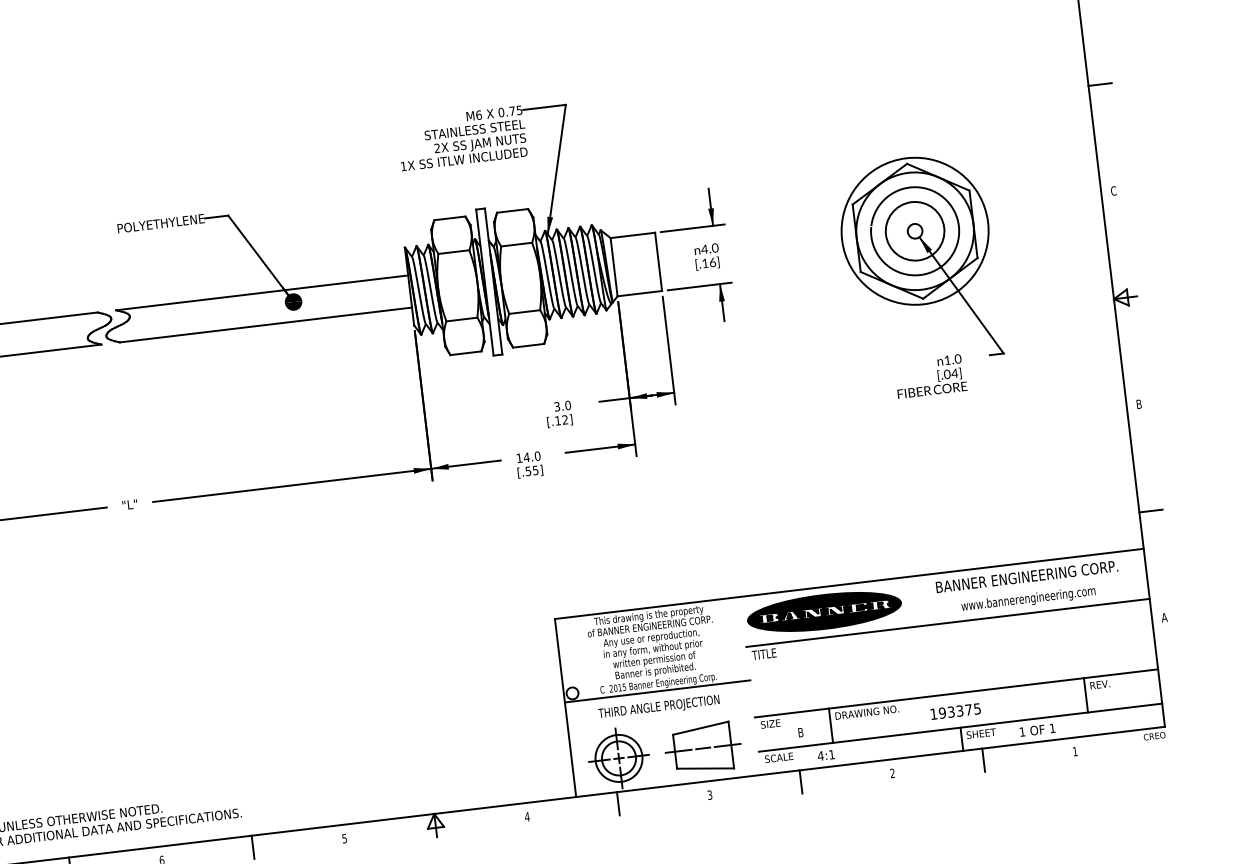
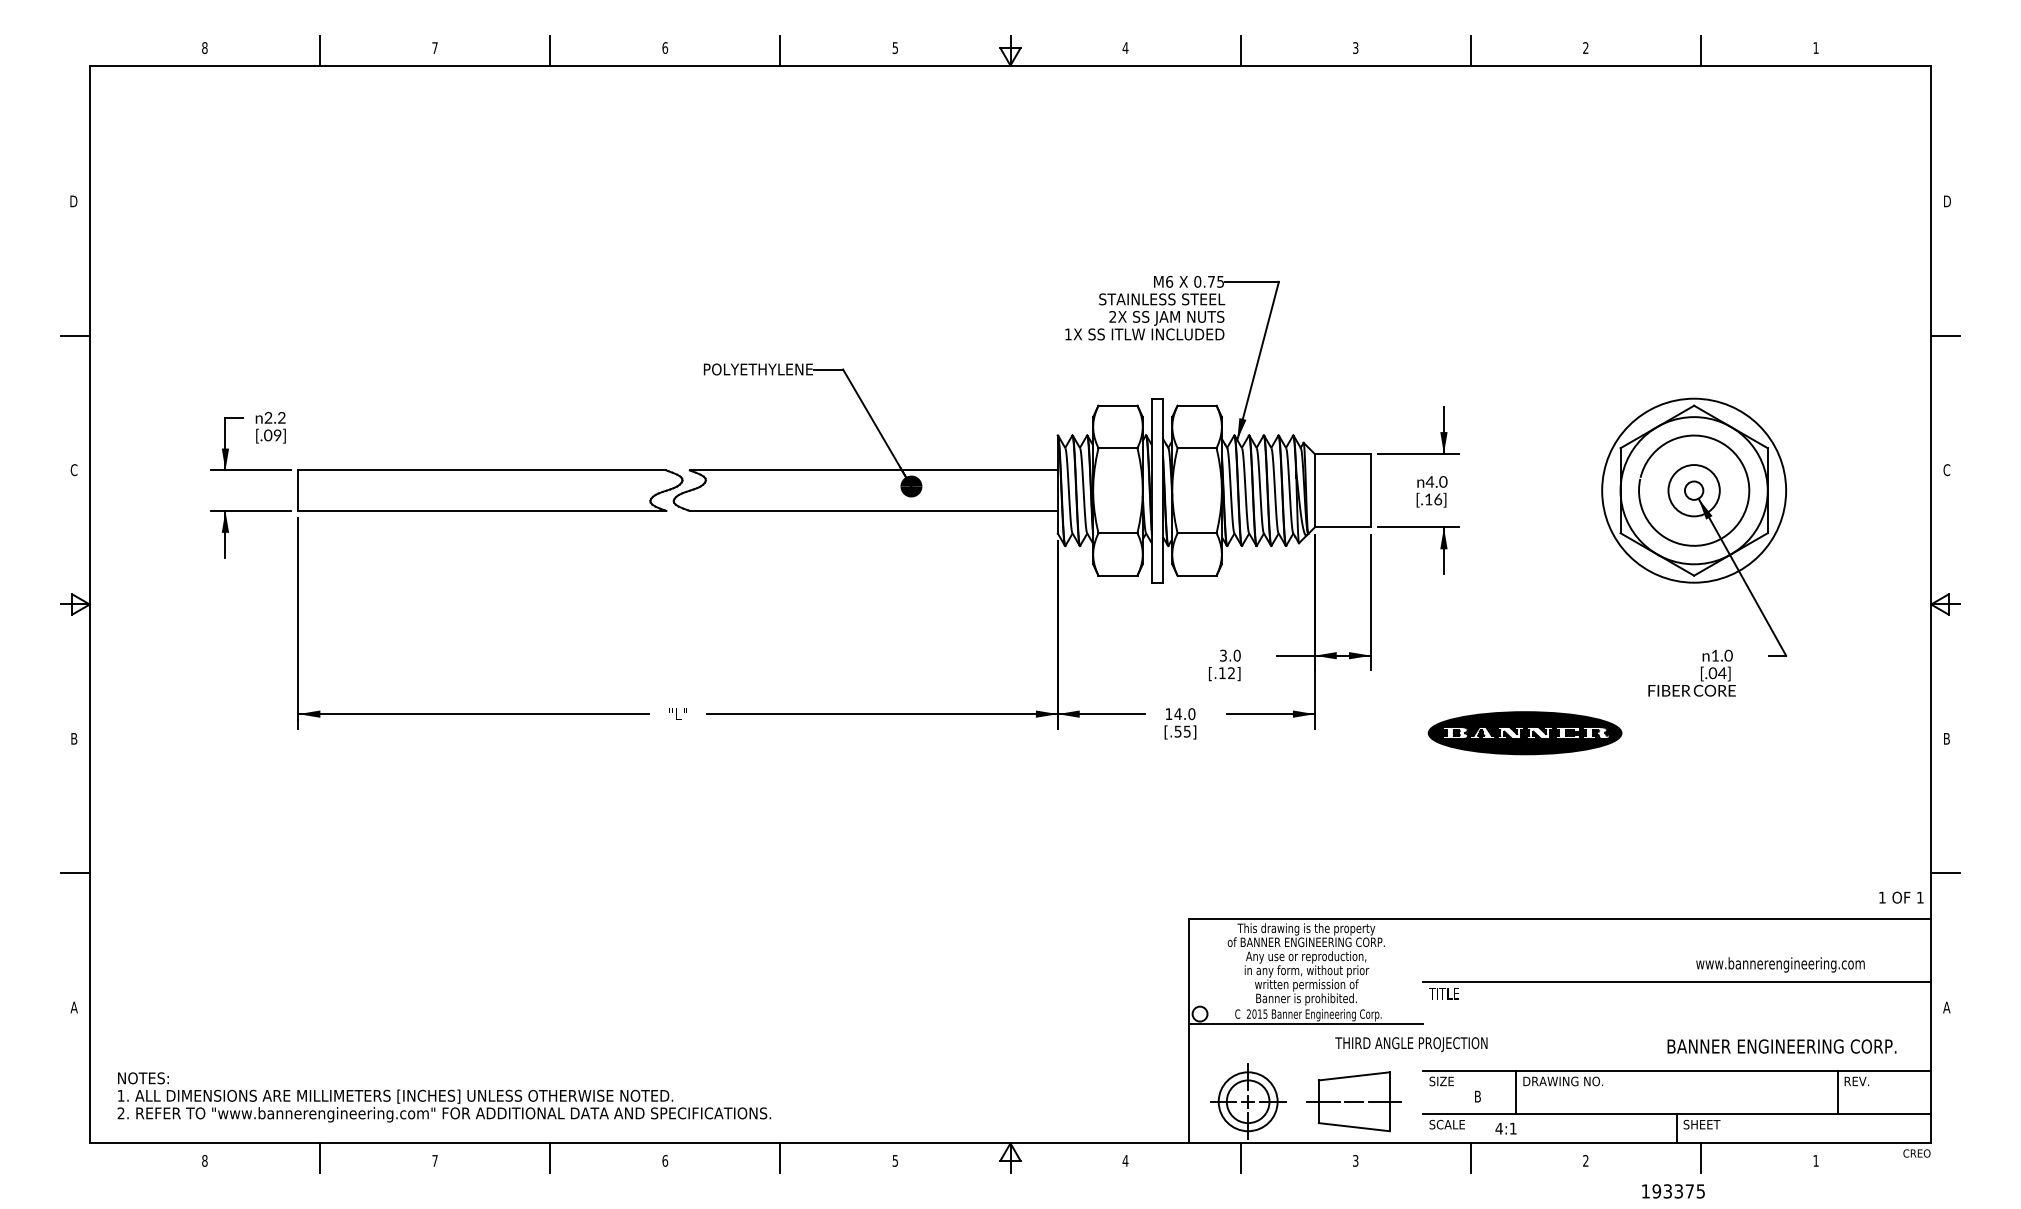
circle: (914, 231) -> (1693, 490), size x0.7
text: (1026, 576) -> (1781, 1046), moved
part: (823, 612) -> (1524, 733), moved
text: (659, 707) -> (1411, 1044), moved
text: (955, 711) -> (1673, 1191), moved
text: (1037, 730) -> (1901, 897), moved

